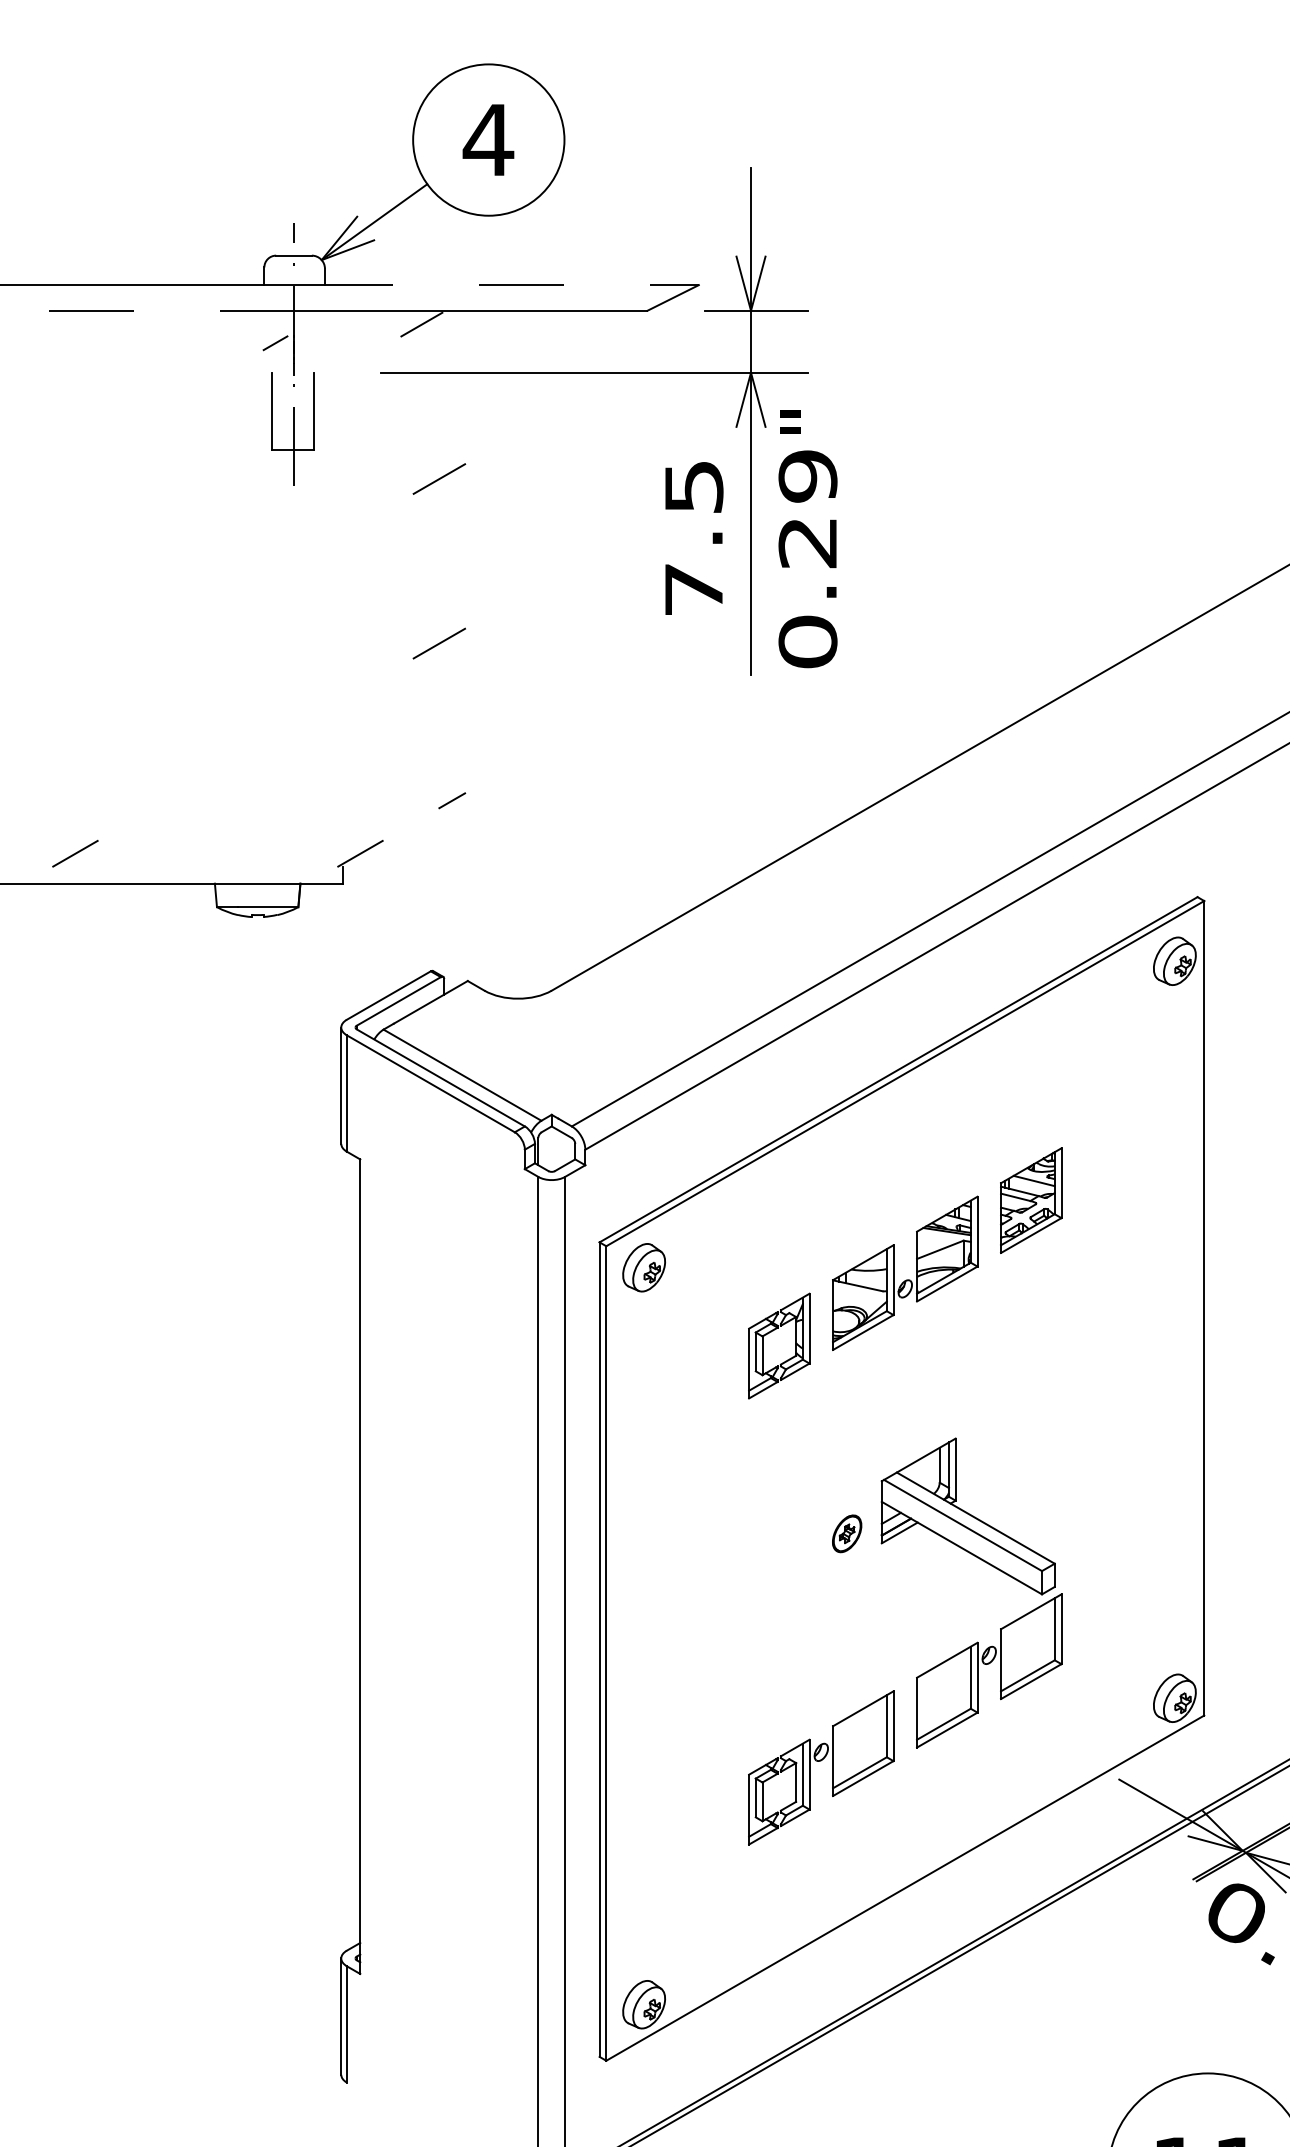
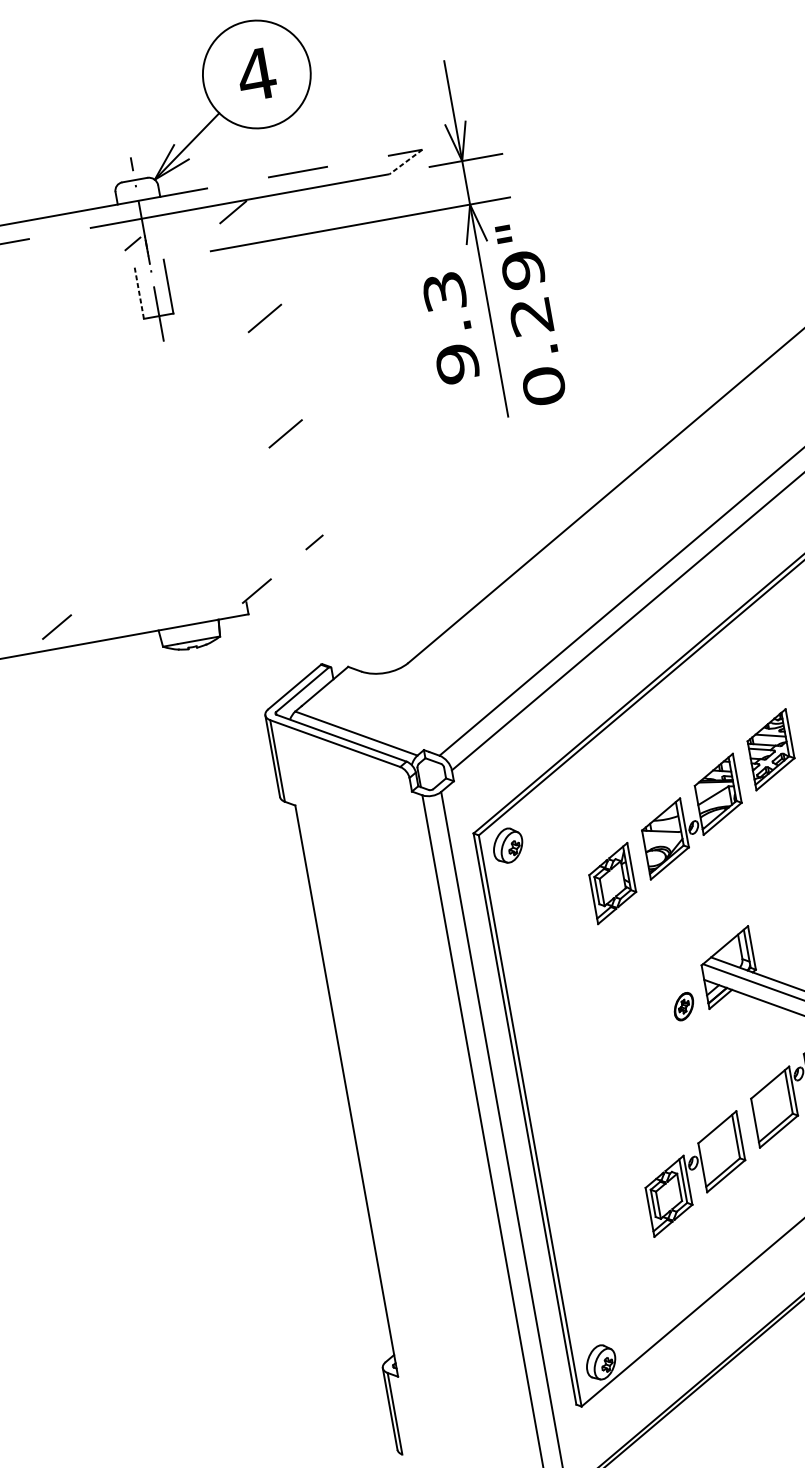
line: (673, 297) -> (406, 161), solid -> dashed
line: (272, 410) -> (139, 291), solid -> dashed
text: (693, 538) -> (450, 328), 7.5 -> 9.3

